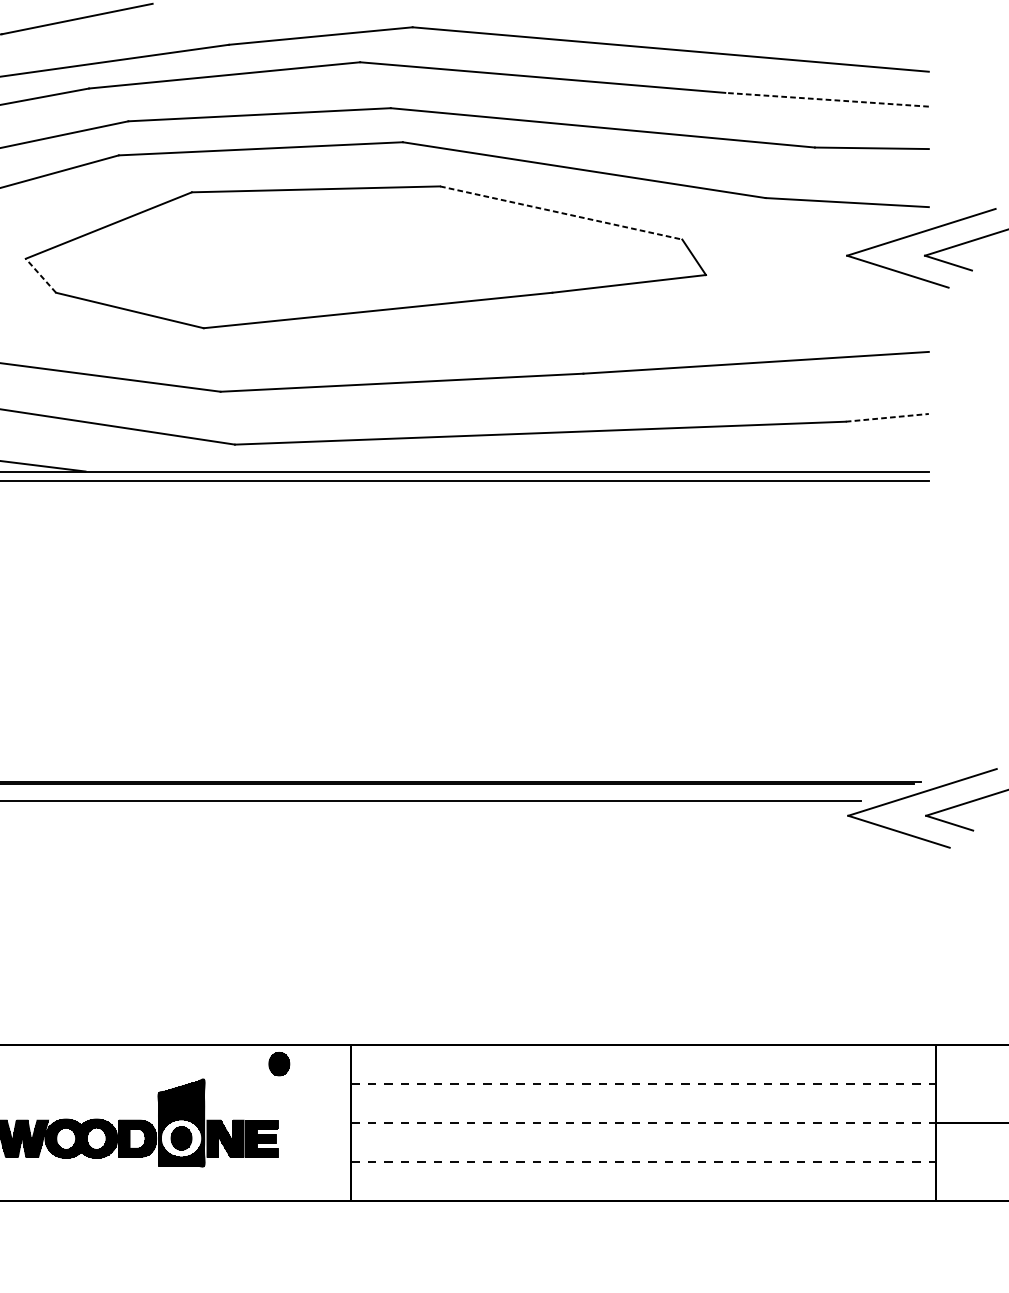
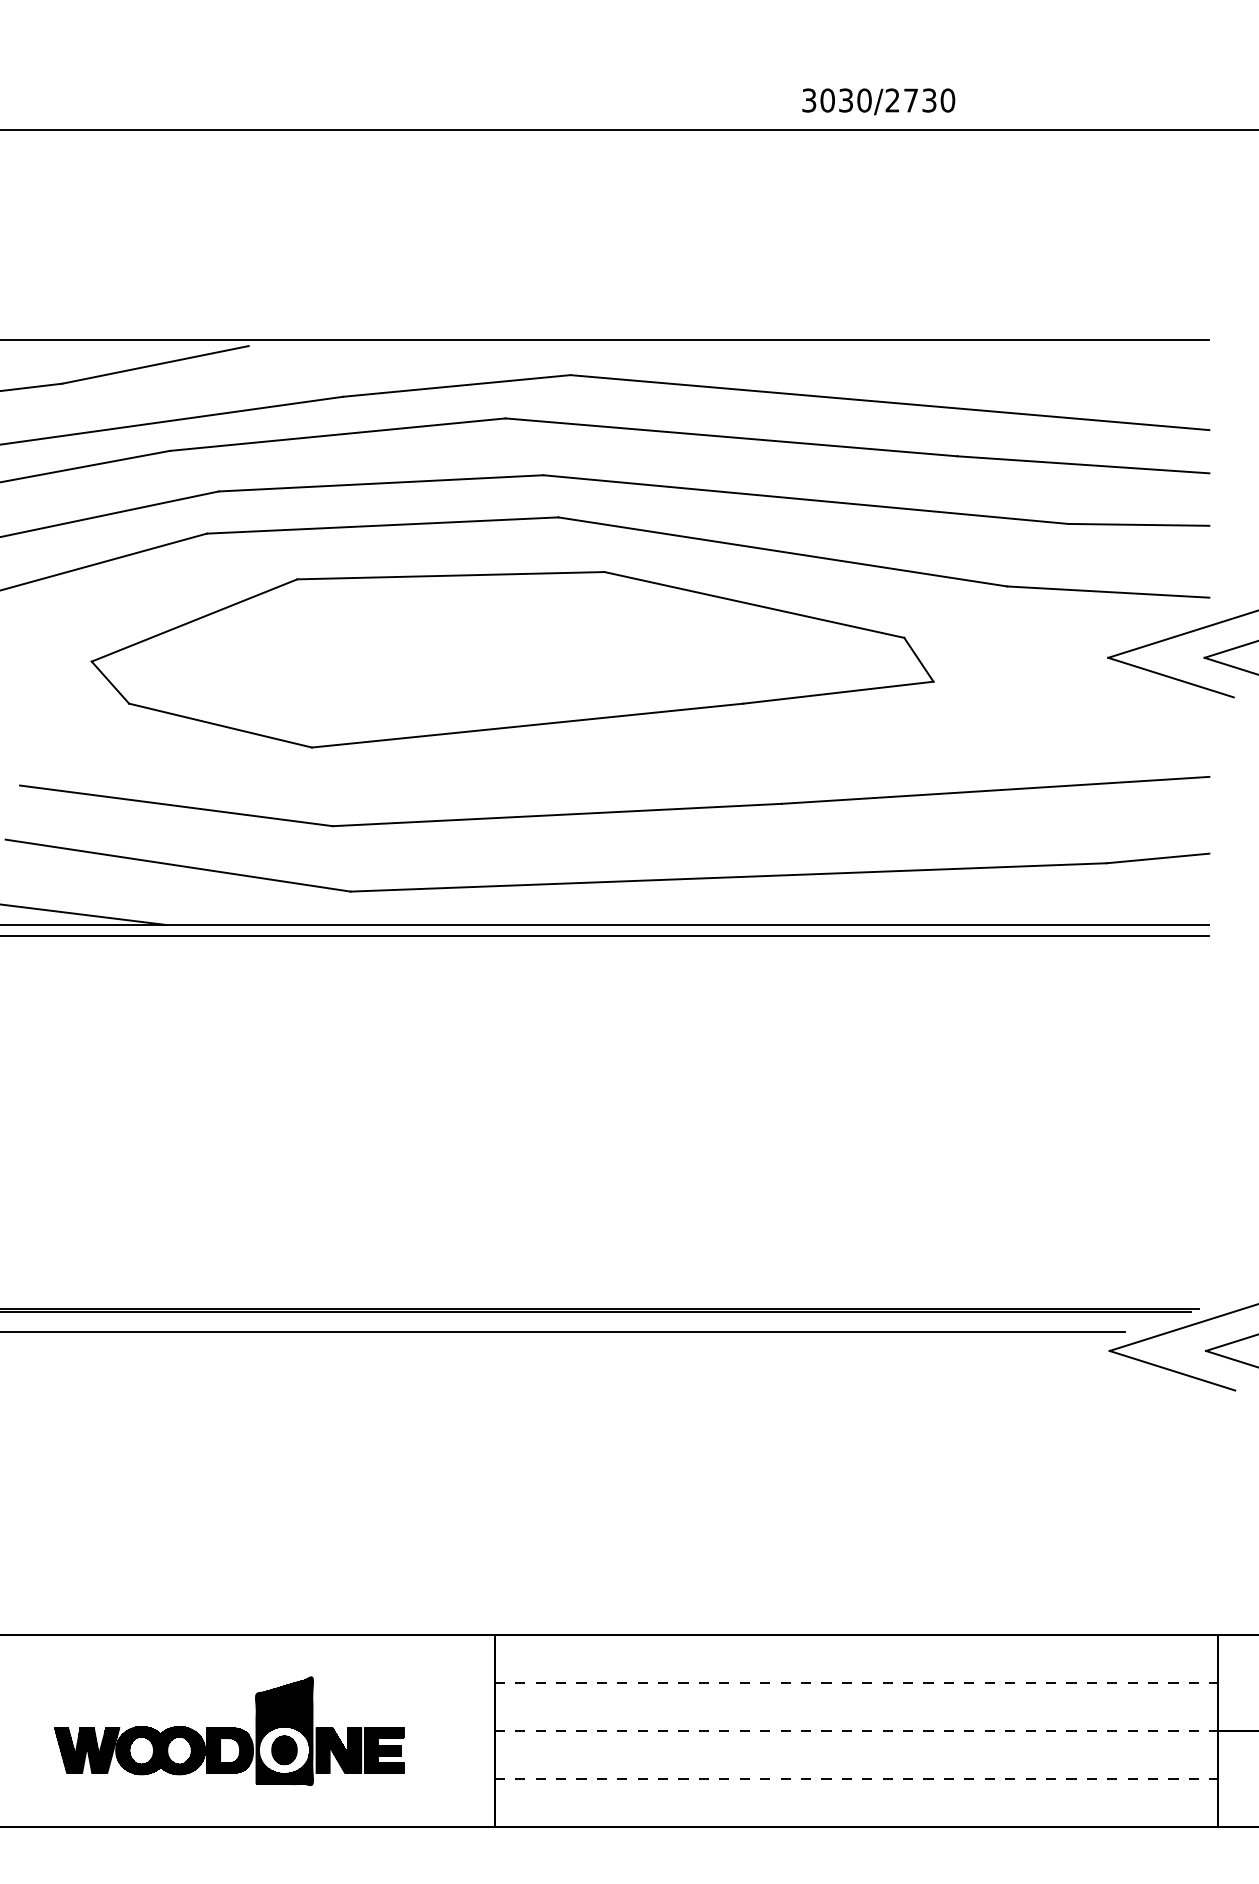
line: (826, 99) -> (1082, 464), dashed -> solid
line: (561, 213) -> (754, 605), dashed -> solid
line: (40, 275) -> (110, 682), dashed -> solid
line: (886, 417) -> (1157, 858), dashed -> solid
part: (279, 1064) -> (405, 1658), removed

